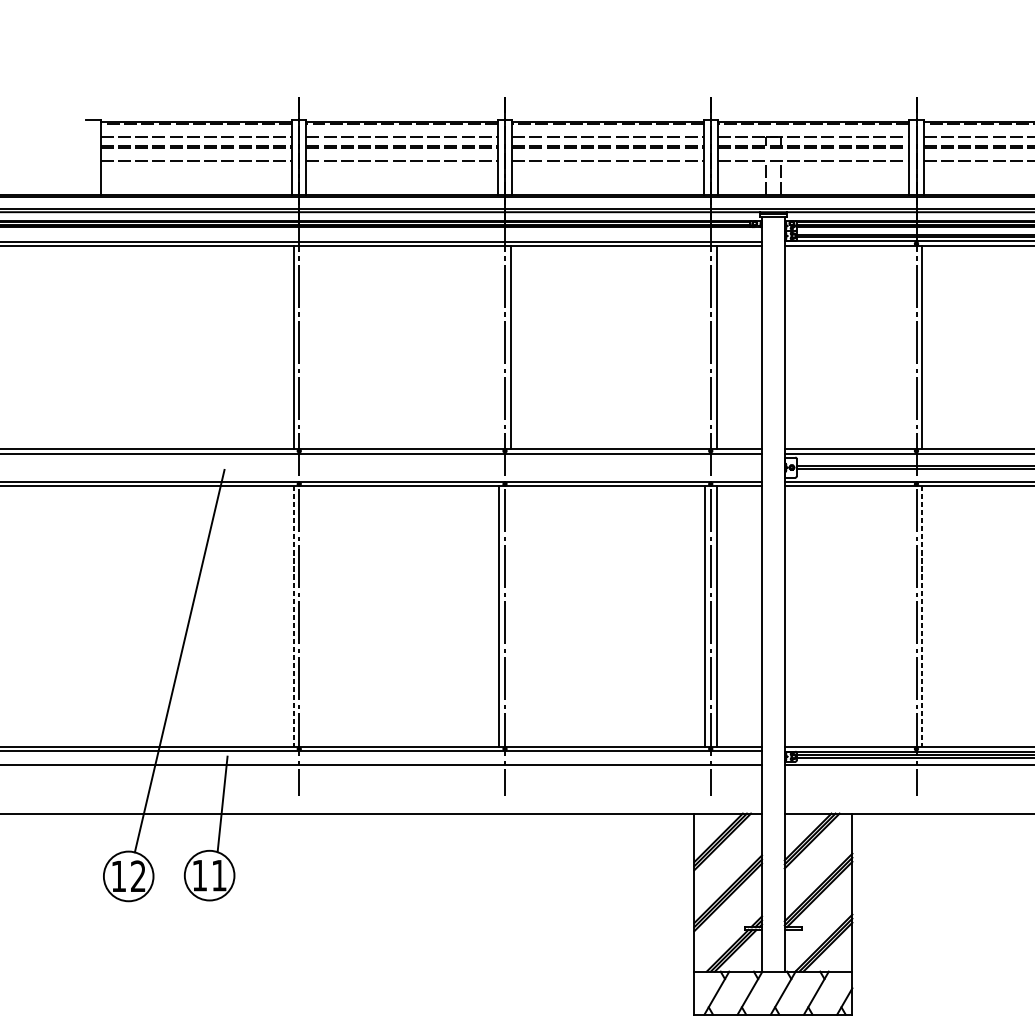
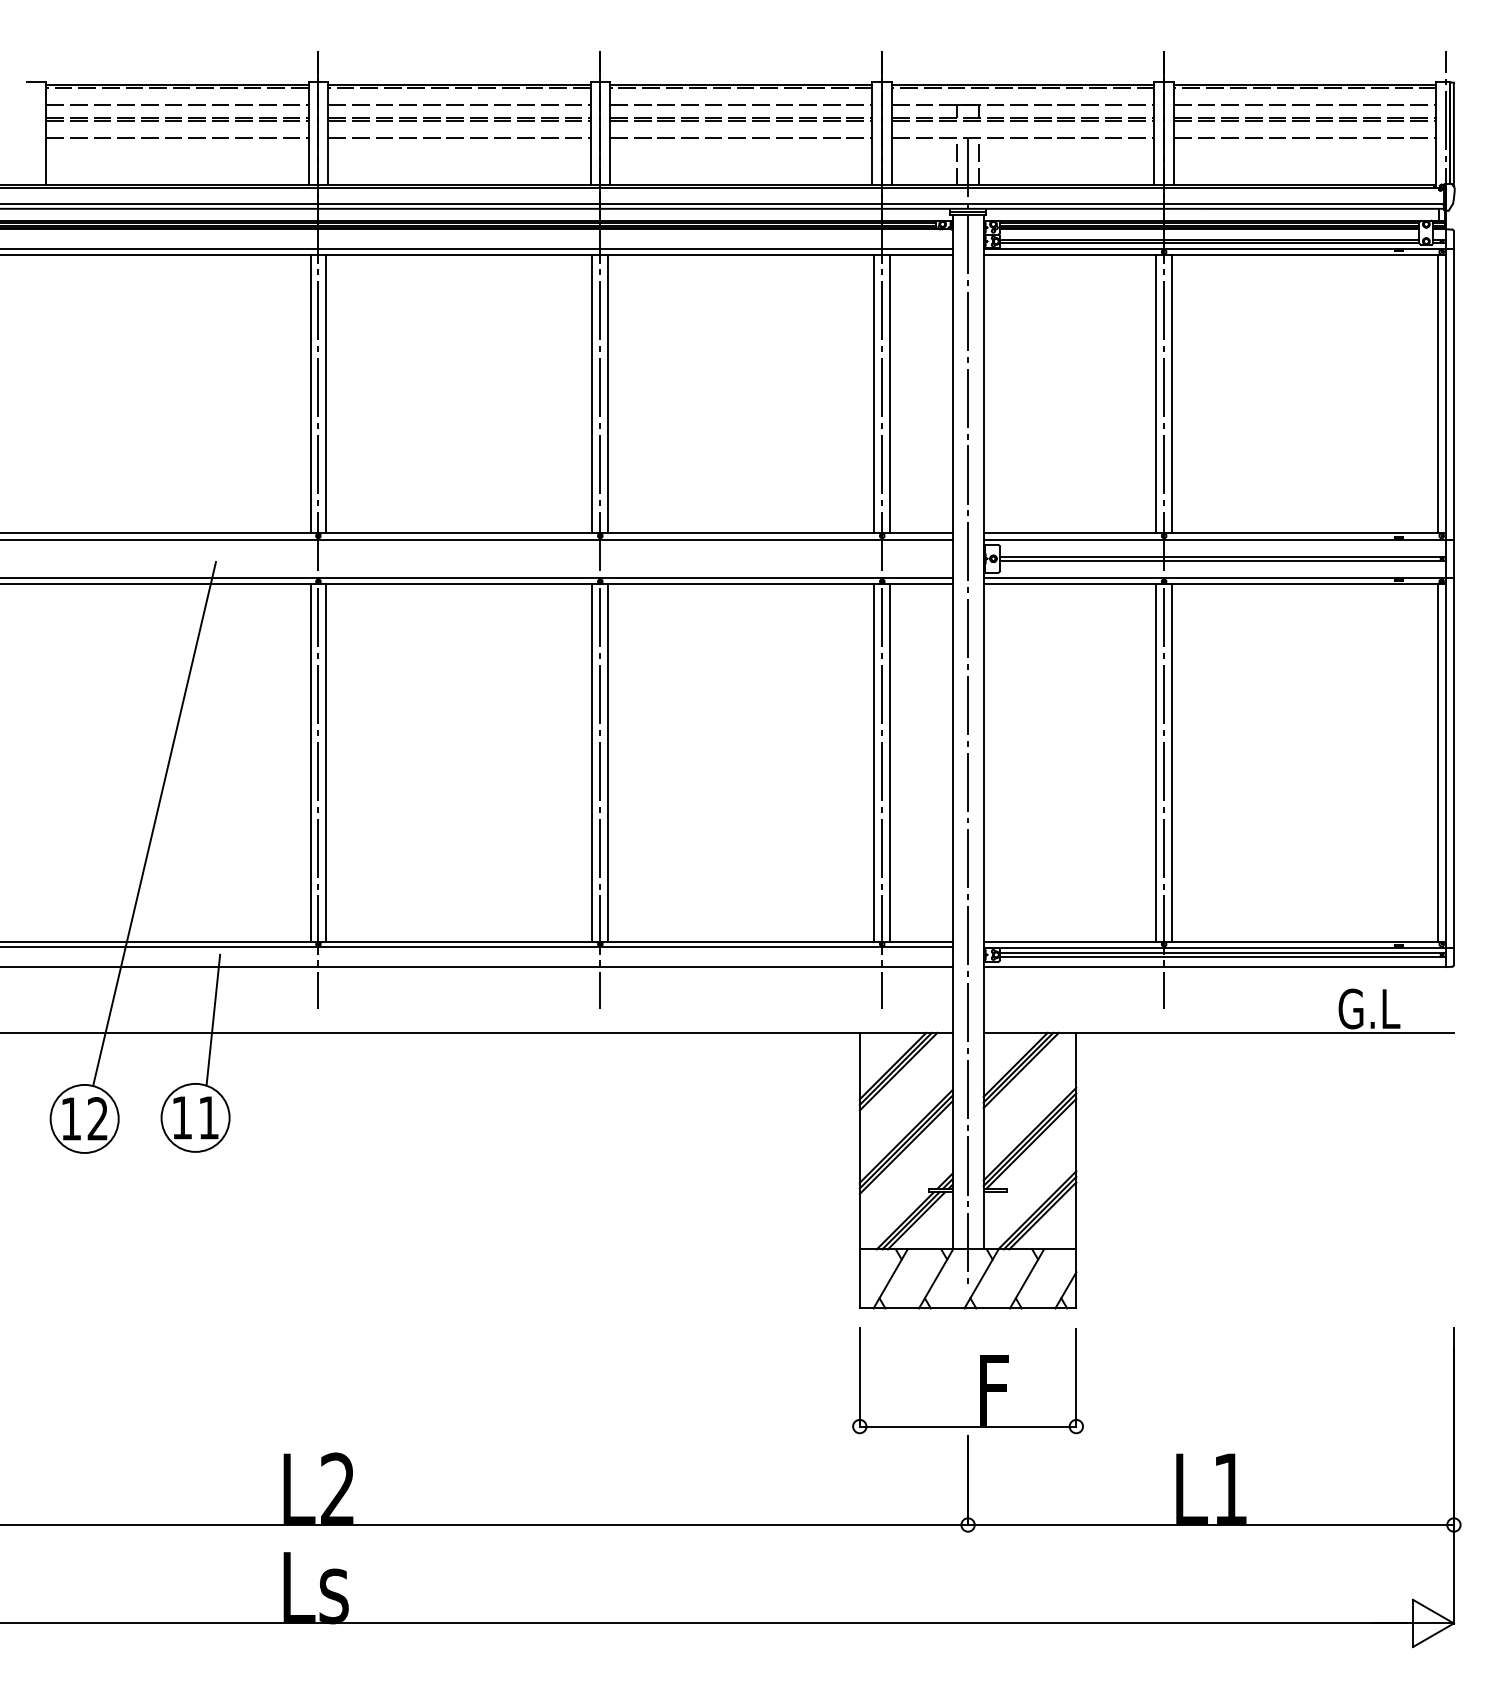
line: (305, 346) -> (326, 393), added
line: (499, 346) -> (592, 393), added
line: (705, 346) -> (874, 393), added
line: (910, 346) -> (1156, 393), added
line: (773, 580) -> (968, 713), added
line: (293, 616) -> (310, 762), dashed -> solid
line: (305, 616) -> (326, 762), added
line: (510, 616) -> (608, 762), added
line: (910, 616) -> (1156, 762), added
line: (922, 616) -> (1172, 762), dashed -> solid

